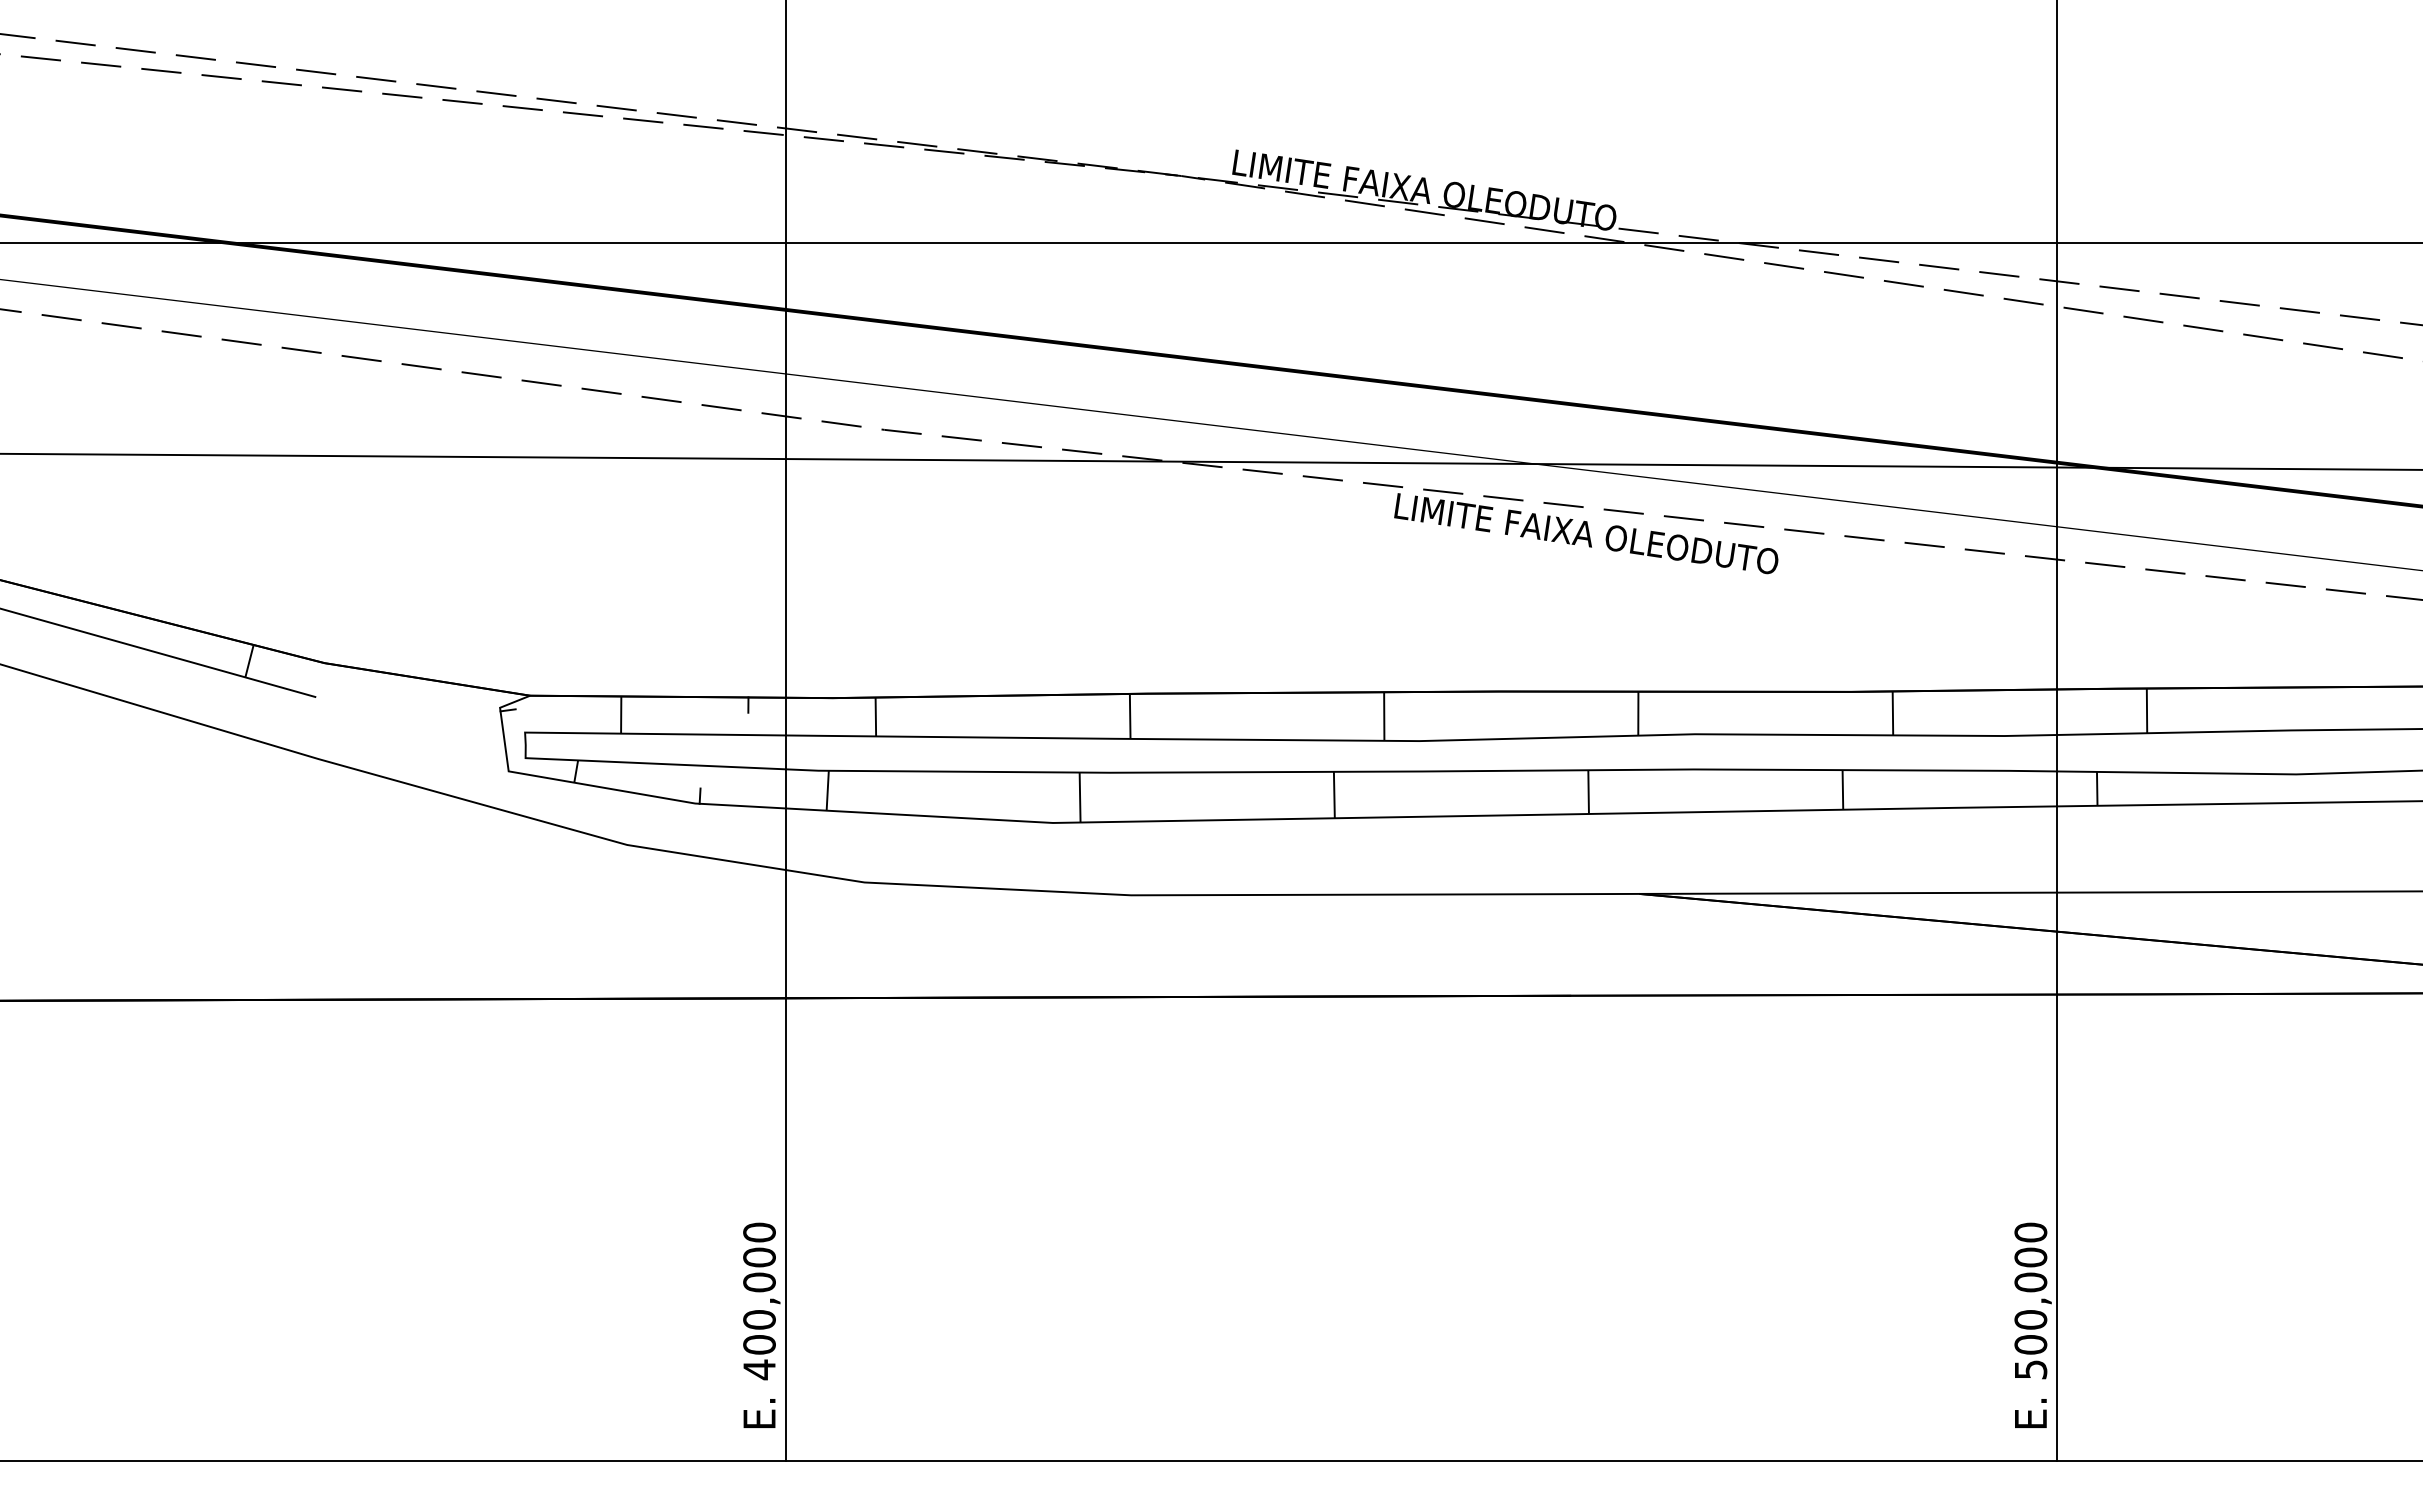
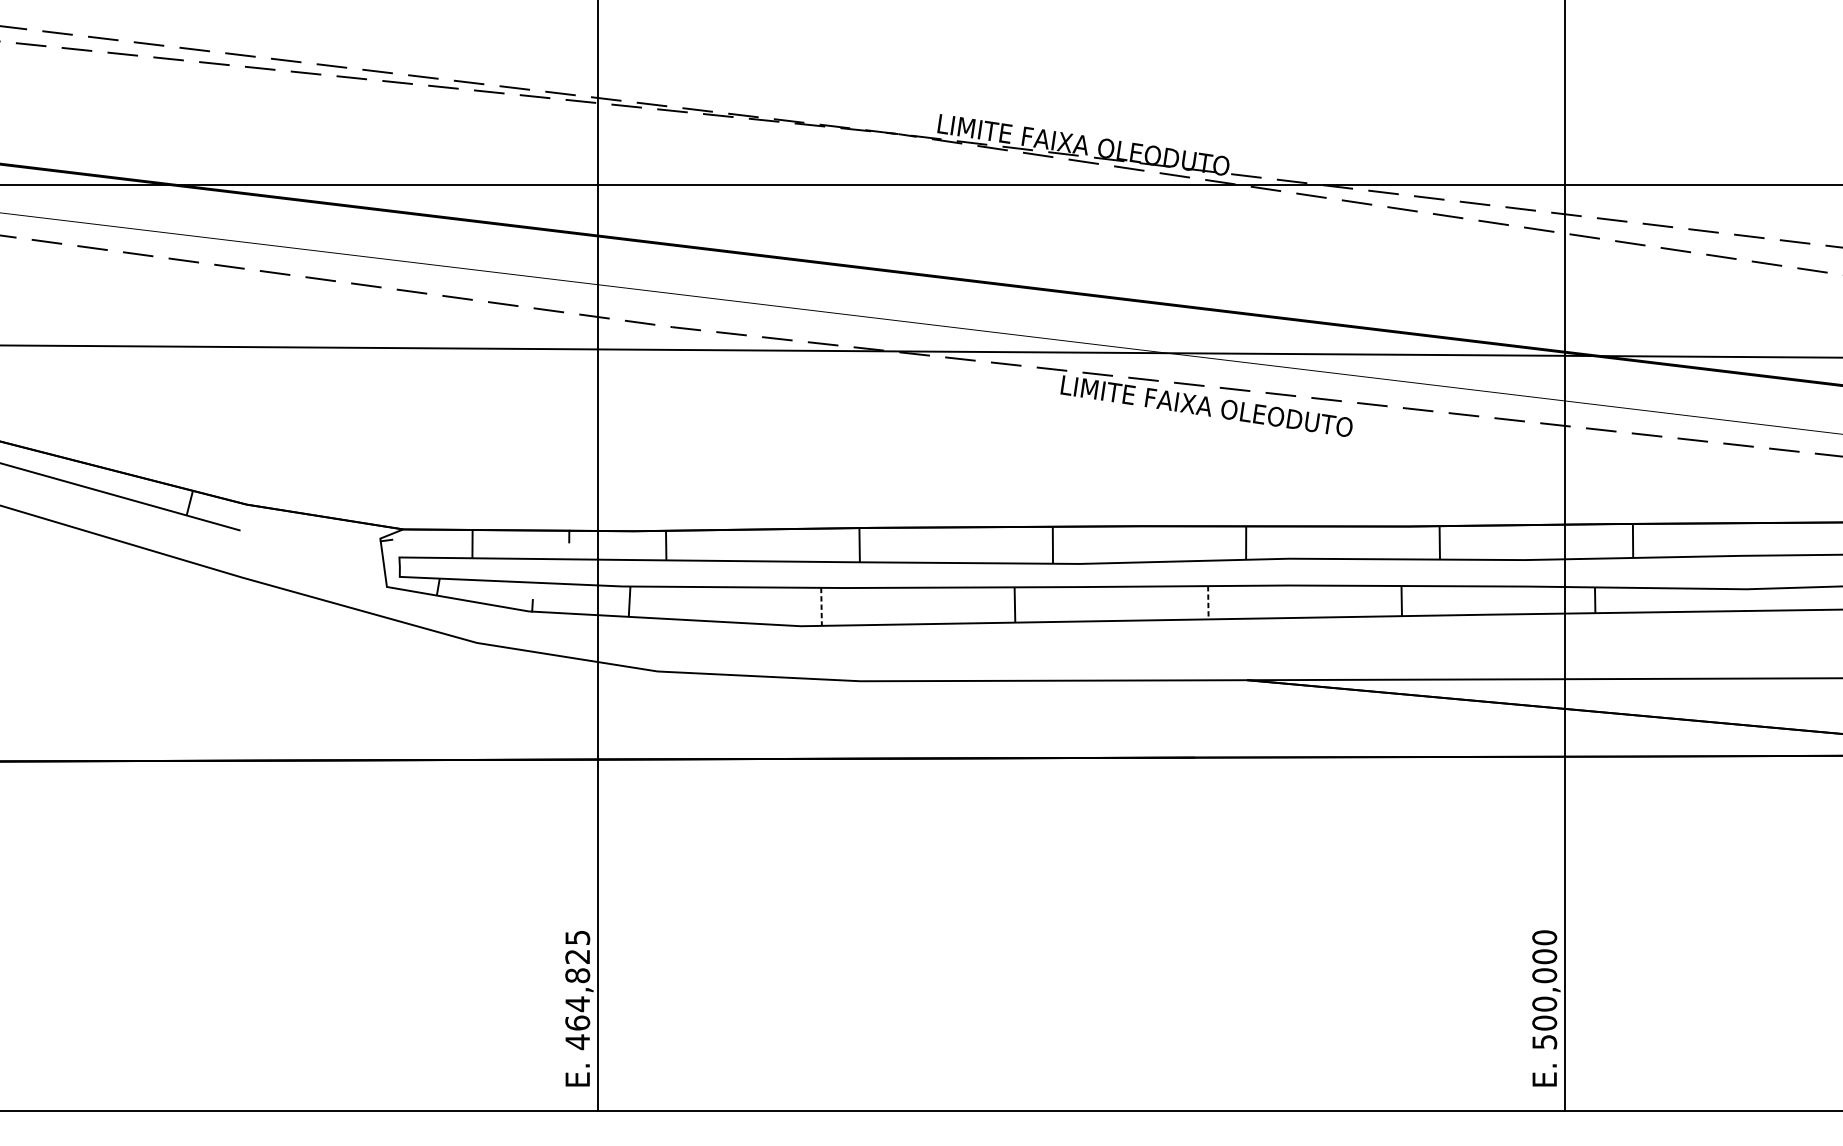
line: (1588, 792) -> (1208, 603), solid -> dashed
line: (1080, 798) -> (821, 607), solid -> dashed
text: (759, 1288) -> (577, 980), 400,000 -> 464,825

